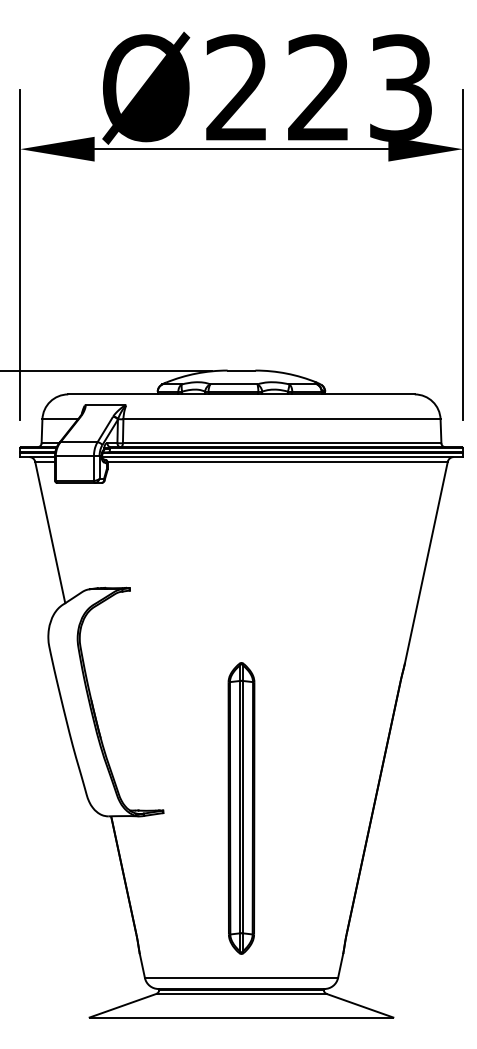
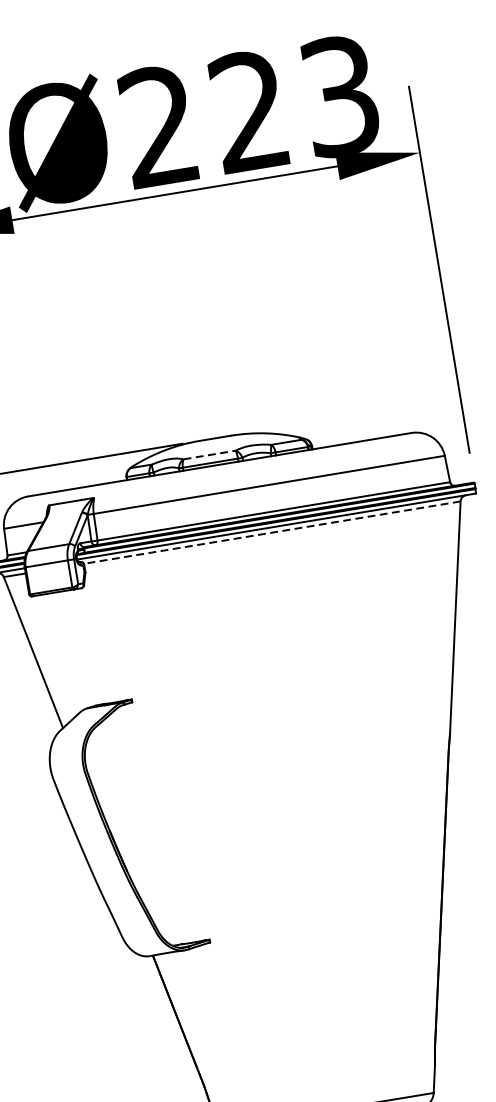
line: (233, 384) -> (209, 455), solid -> dashed
line: (277, 461) -> (272, 532), solid -> dashed
part: (241, 808) -> (295, 923), removed

